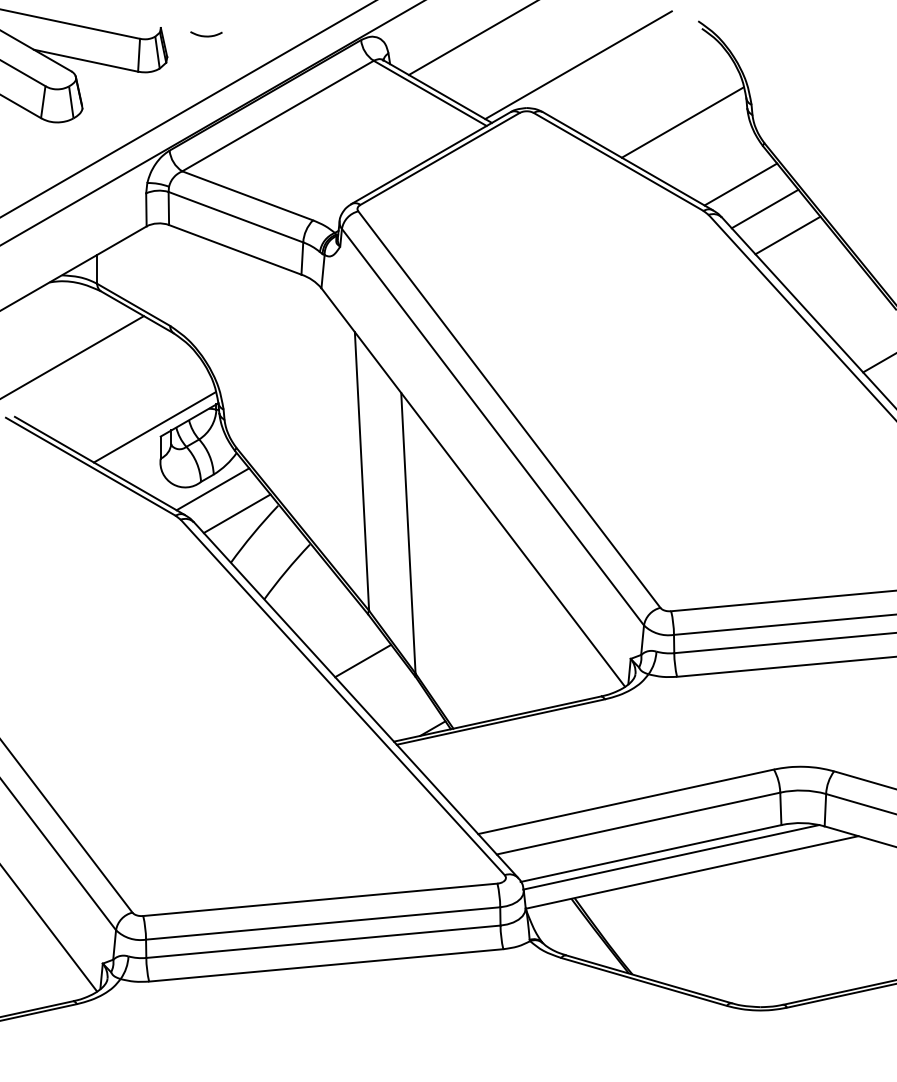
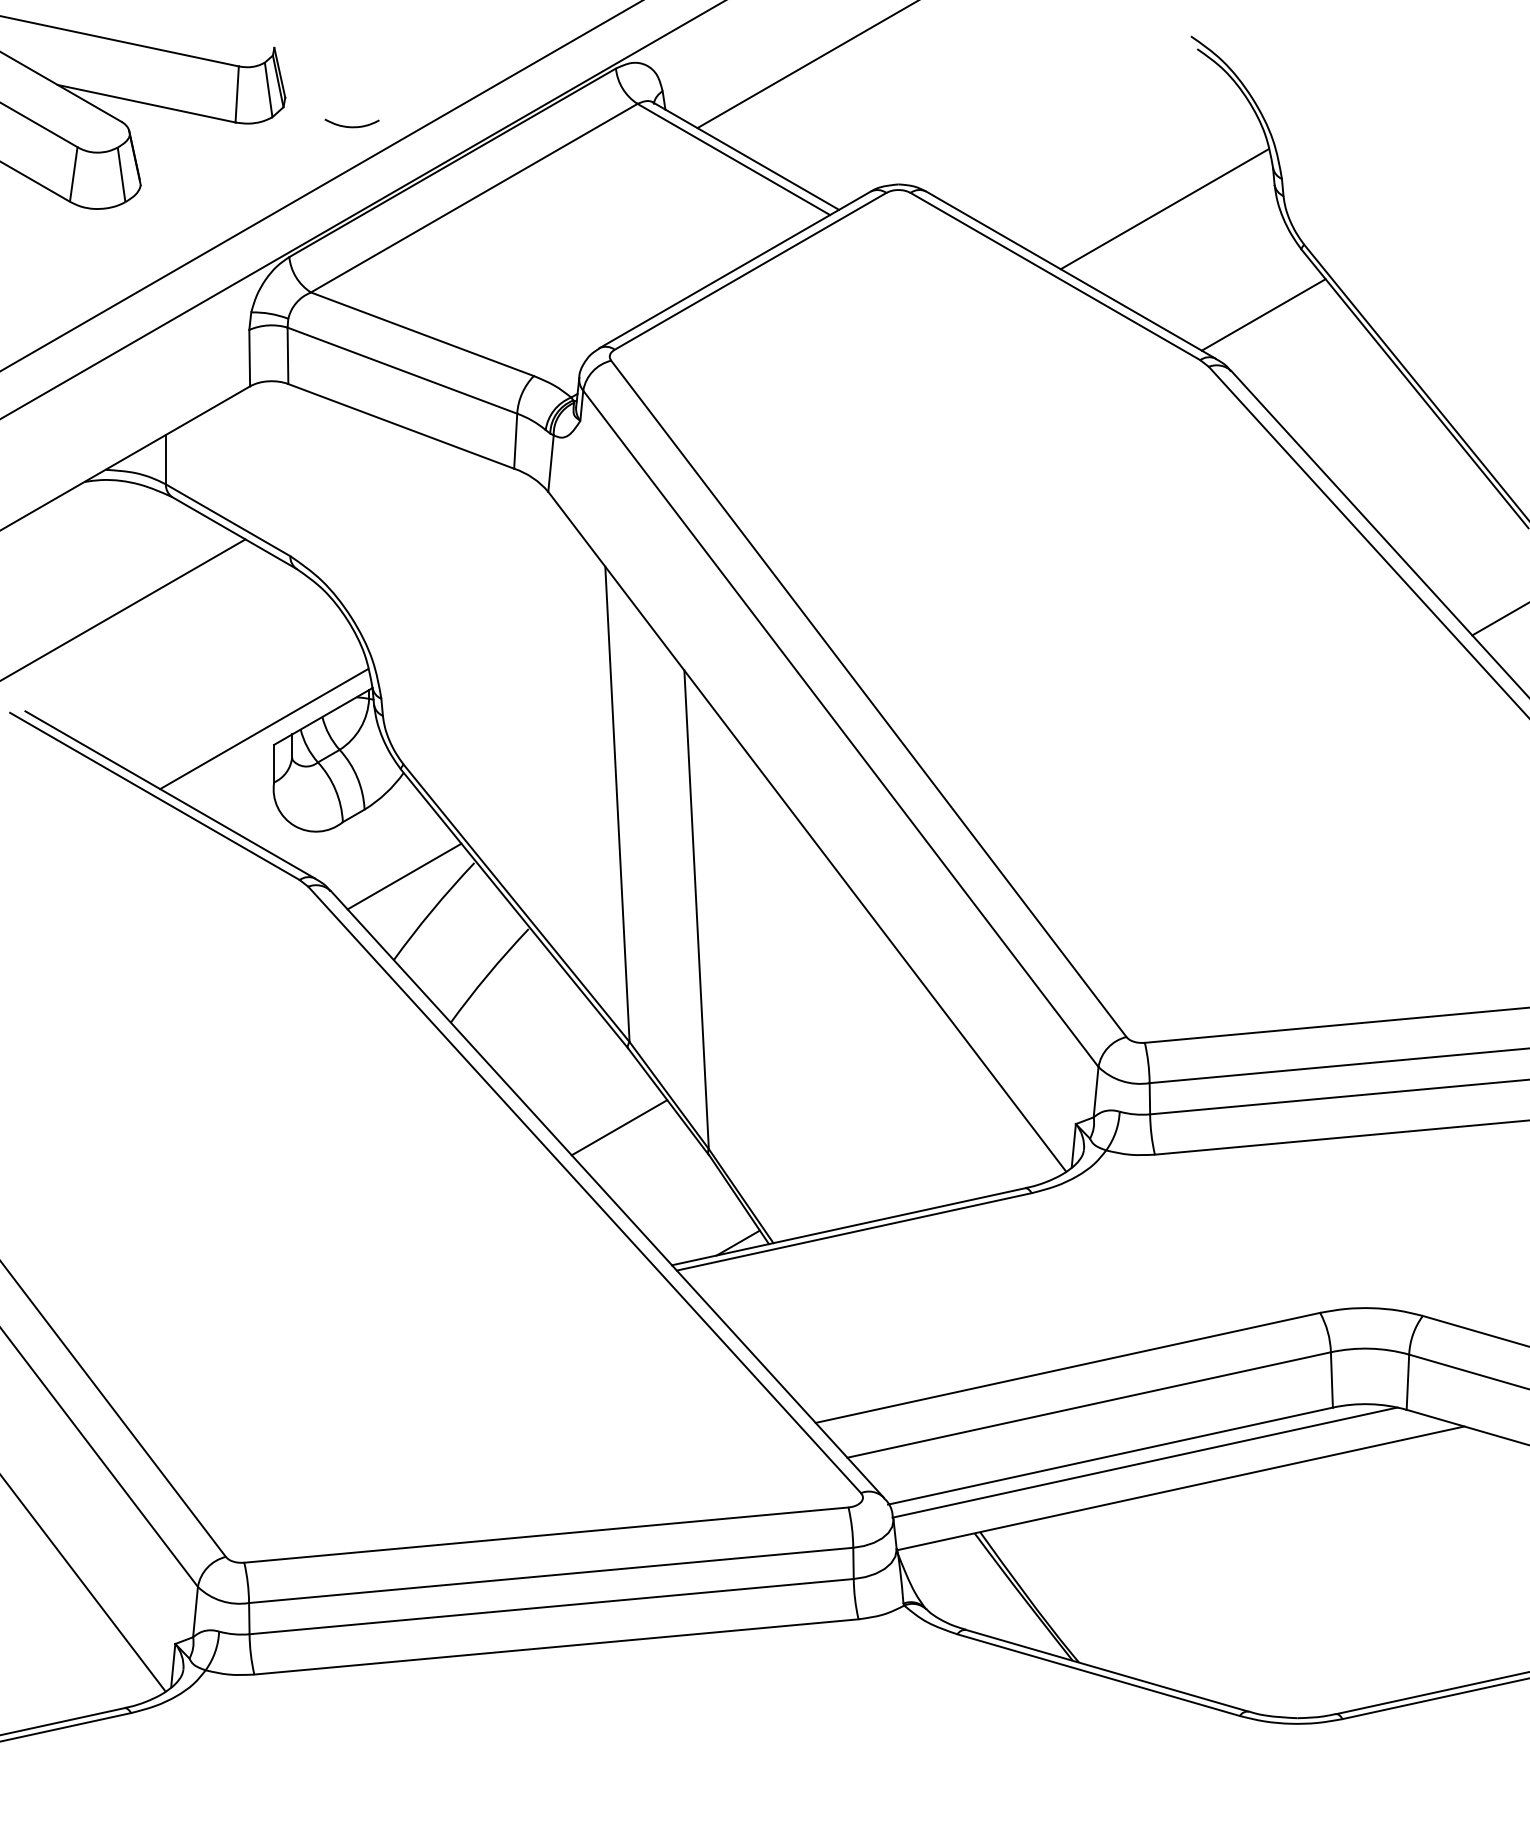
curve: (206, 35) -> (352, 125), moved
line: (578, 65) -> (986, 111), removed
line: (764, 208) -> (1304, 355), removed
line: (787, 235) -> (1343, 401), removed
line: (212, 489) -> (362, 835), removed

